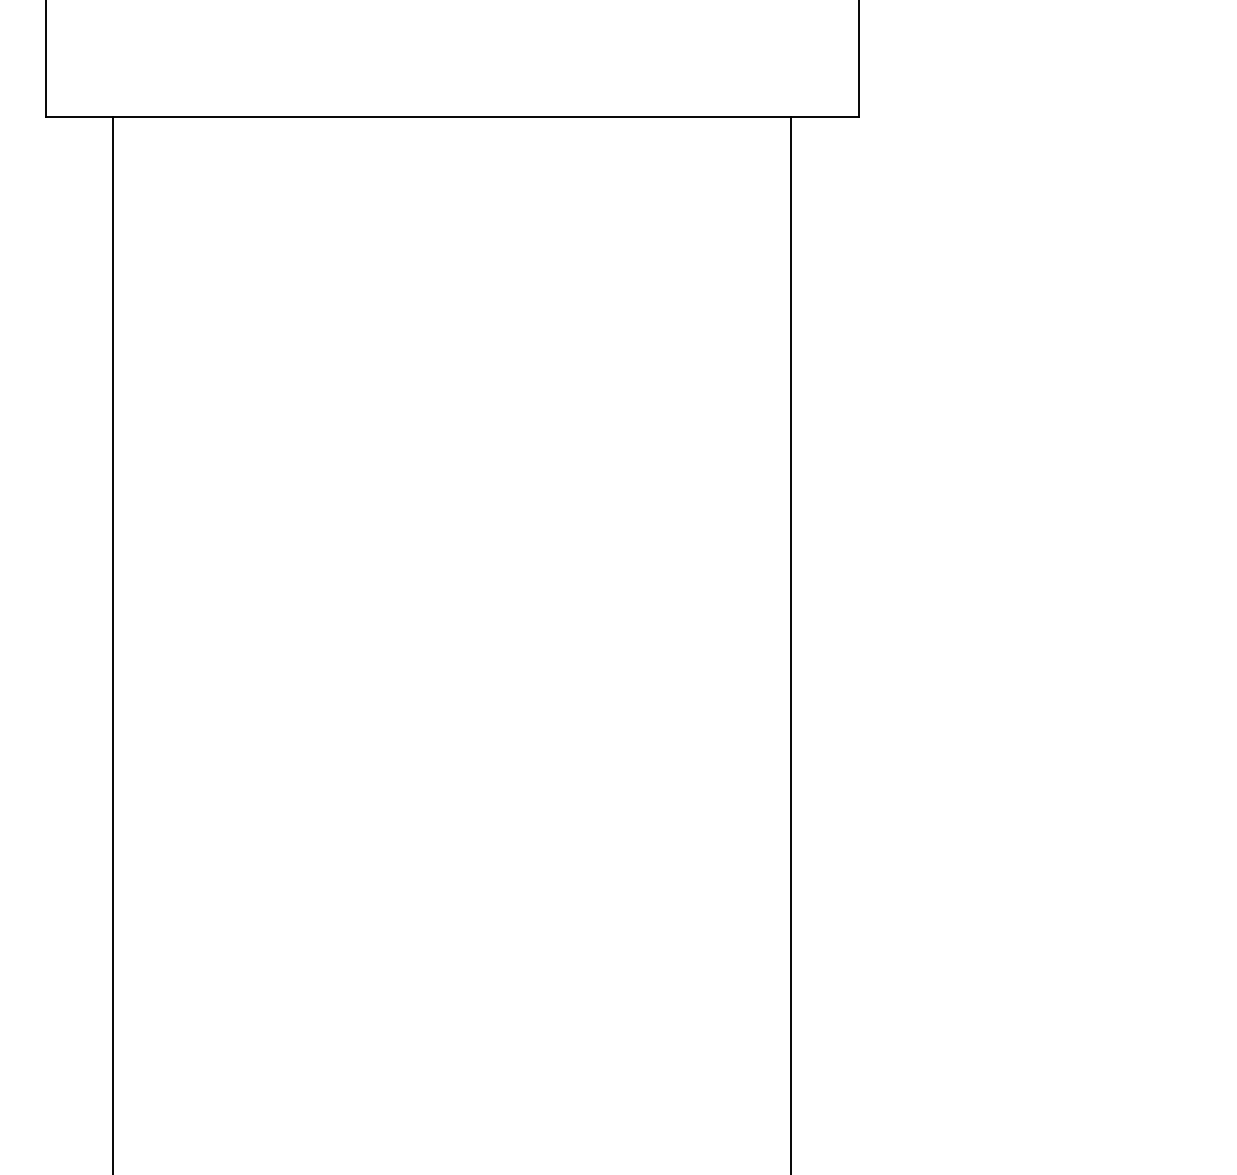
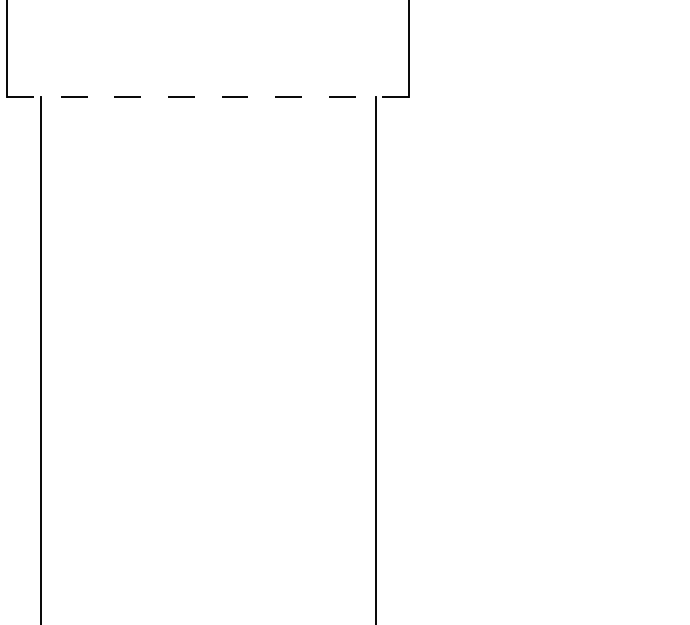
line: (452, 116) -> (208, 96), solid -> dashed

